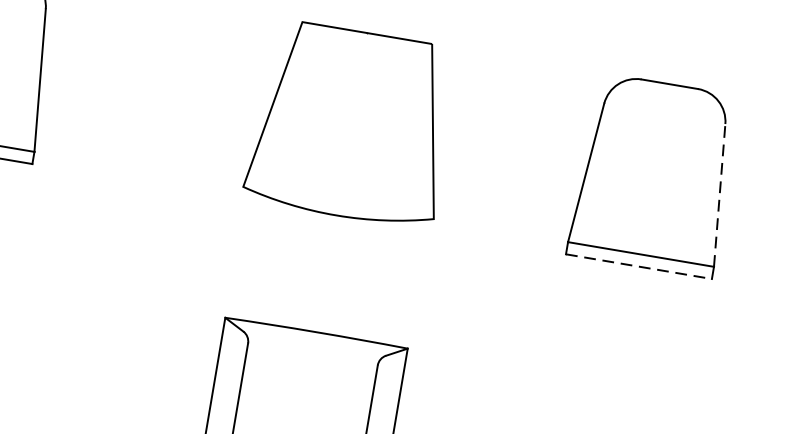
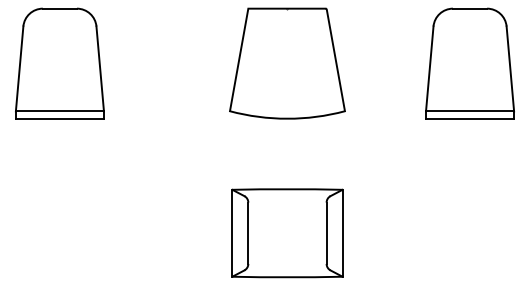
line: (720, 194) -> (510, 68), dashed -> solid
line: (639, 266) -> (470, 118), dashed -> solid

